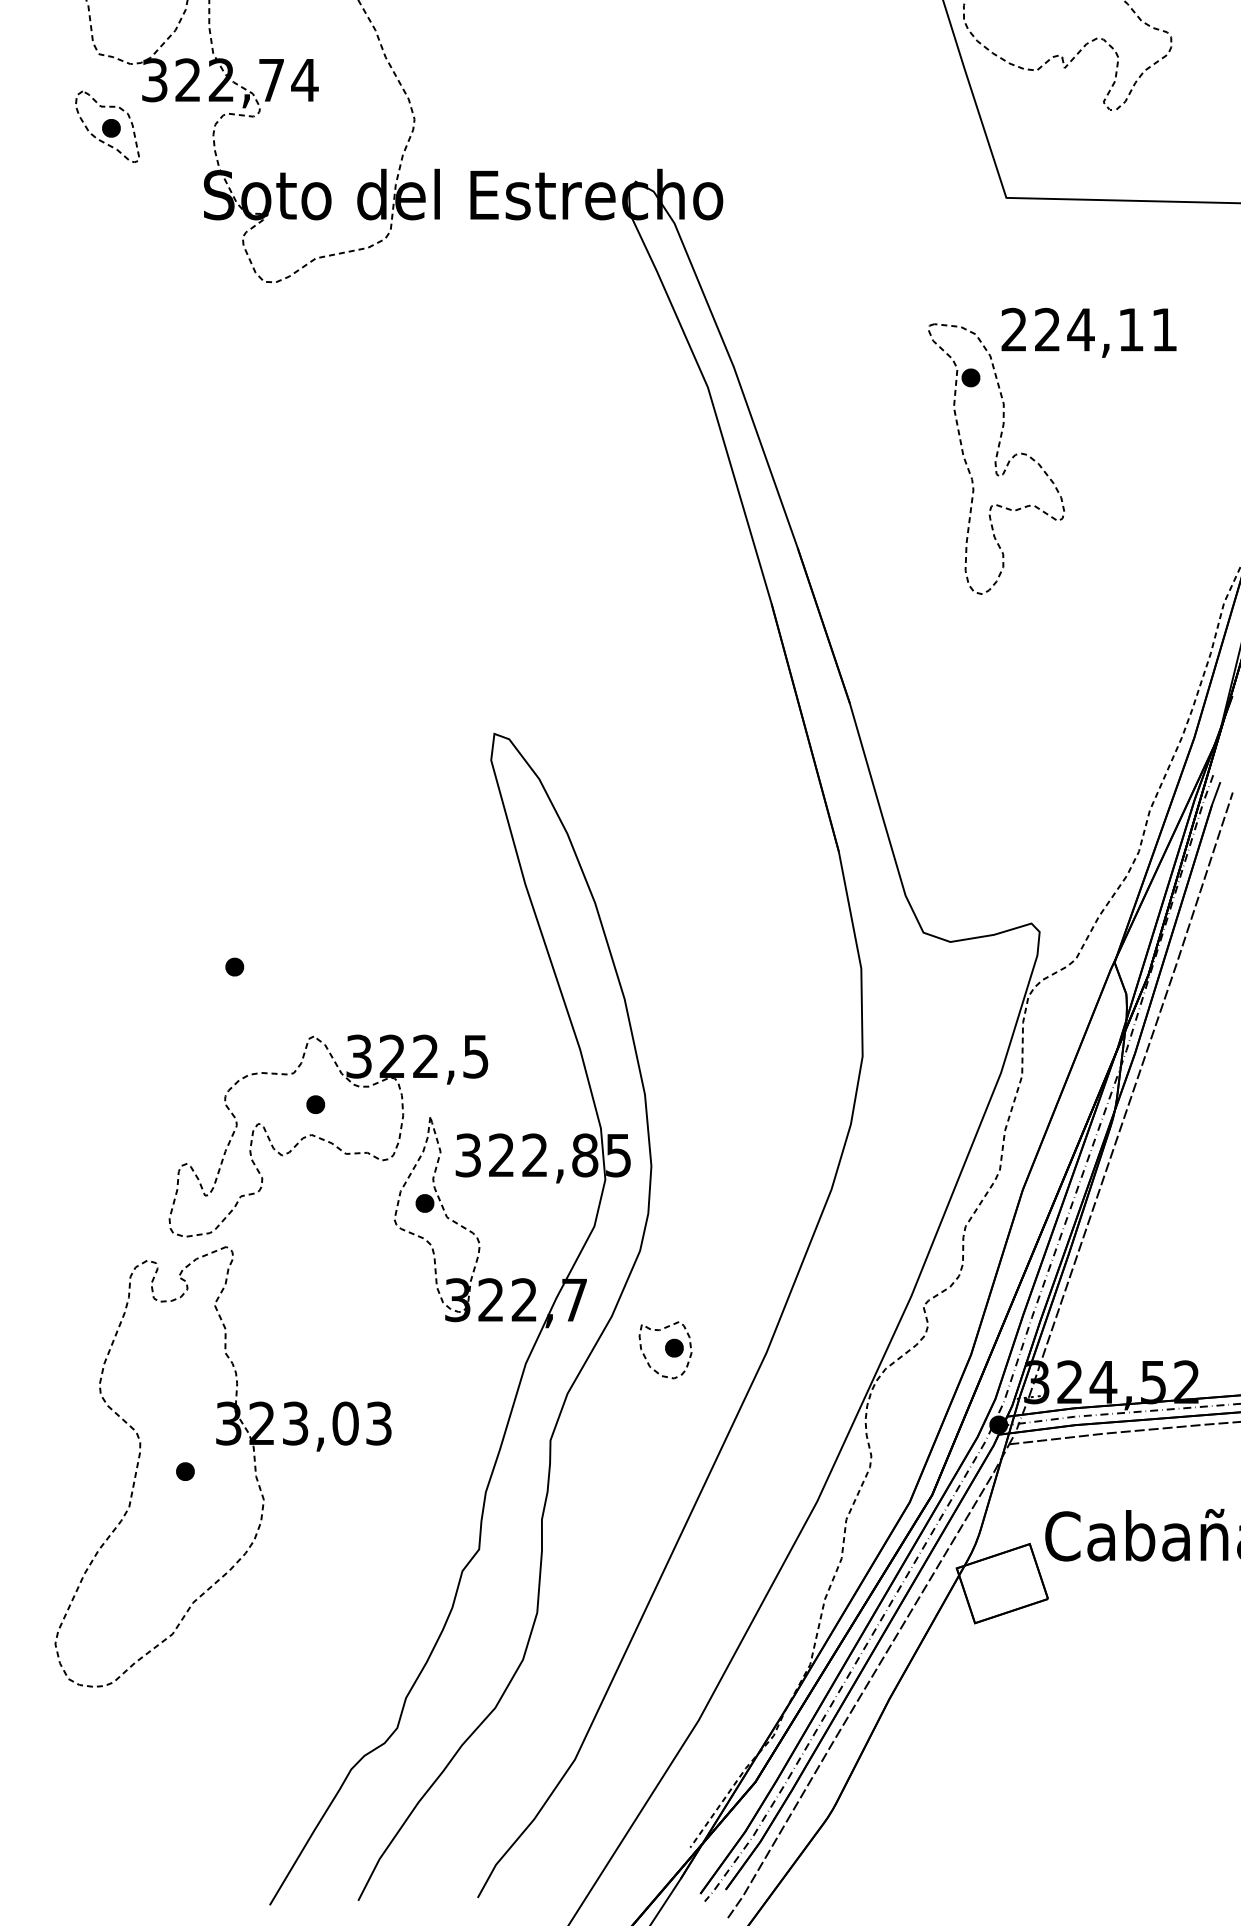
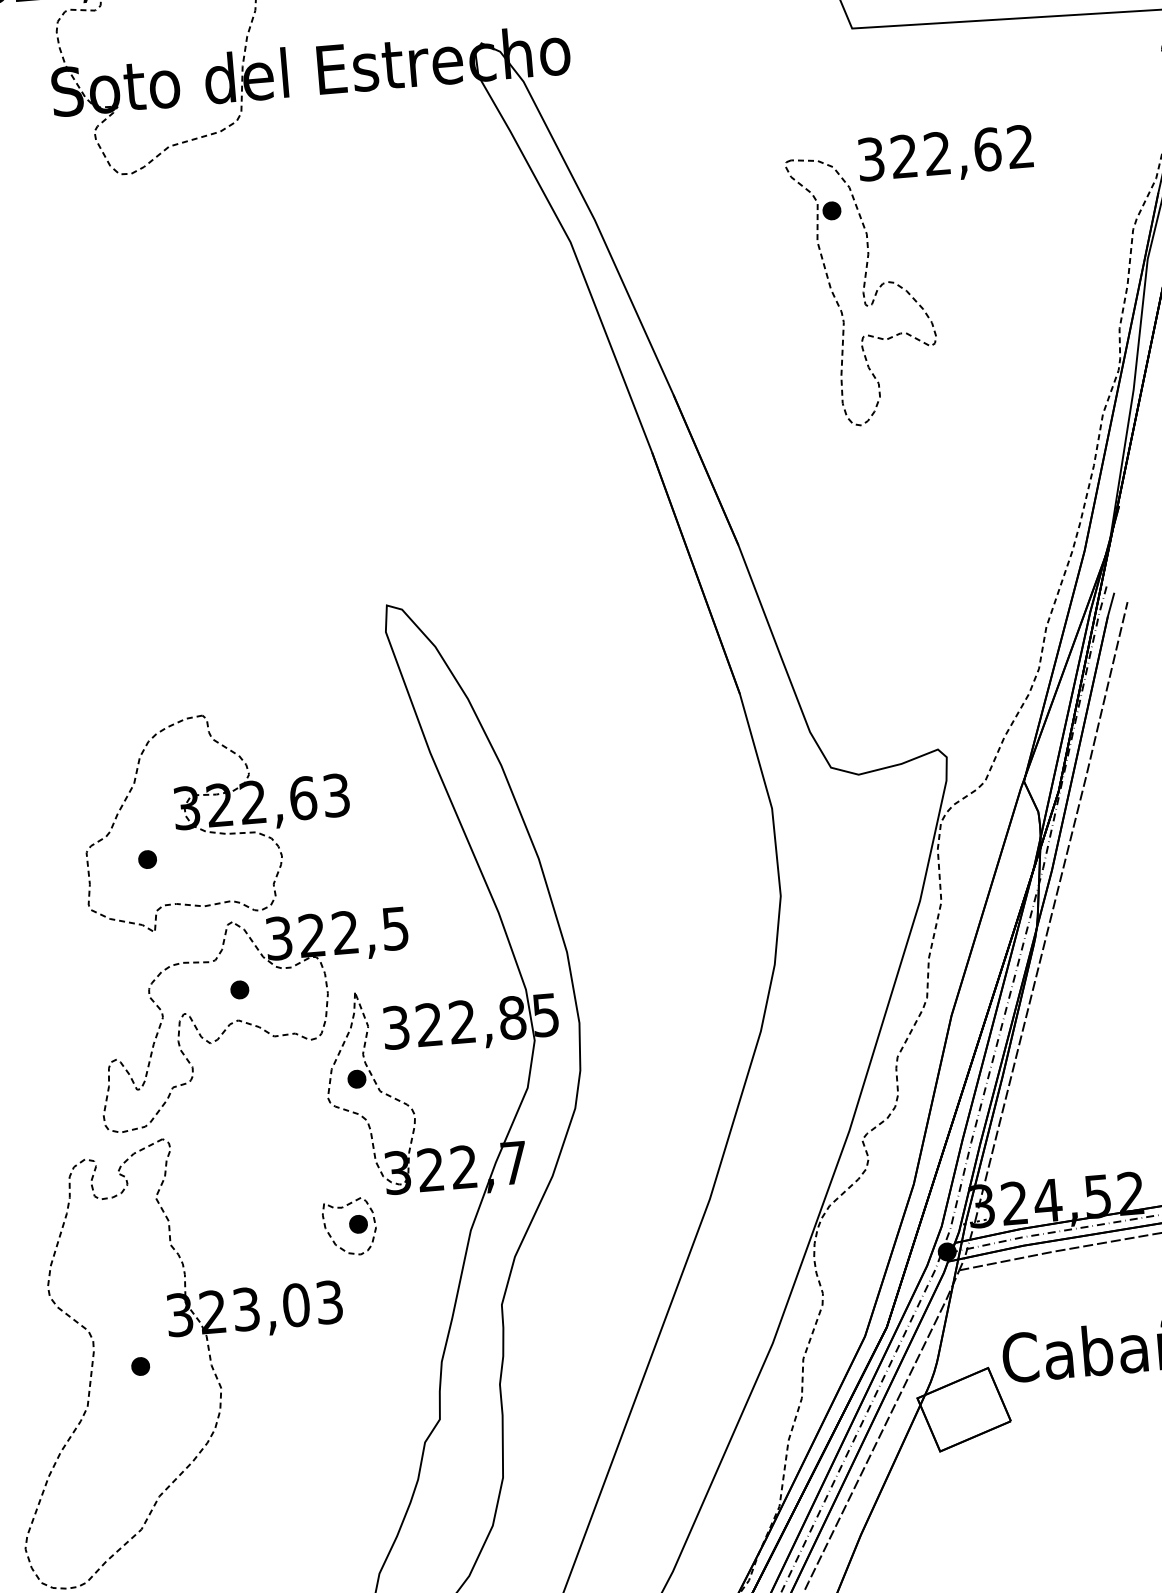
text: (1088, 329) -> (945, 152), 224,11 -> 322,62
part: (305, 933) -> (215, 820), added
part: (665, 1350) -> (349, 1227), moved

